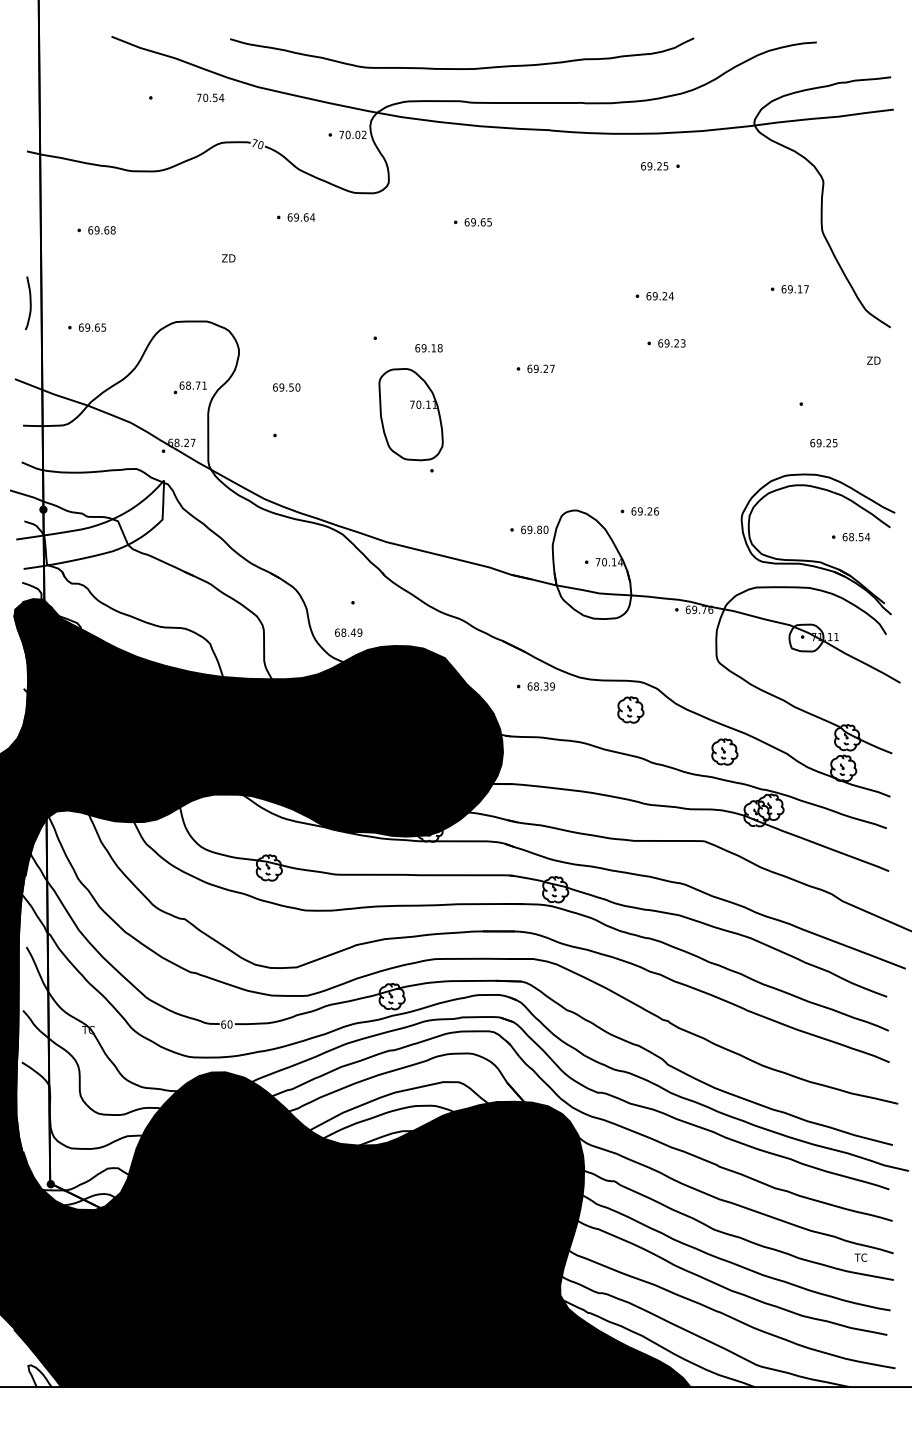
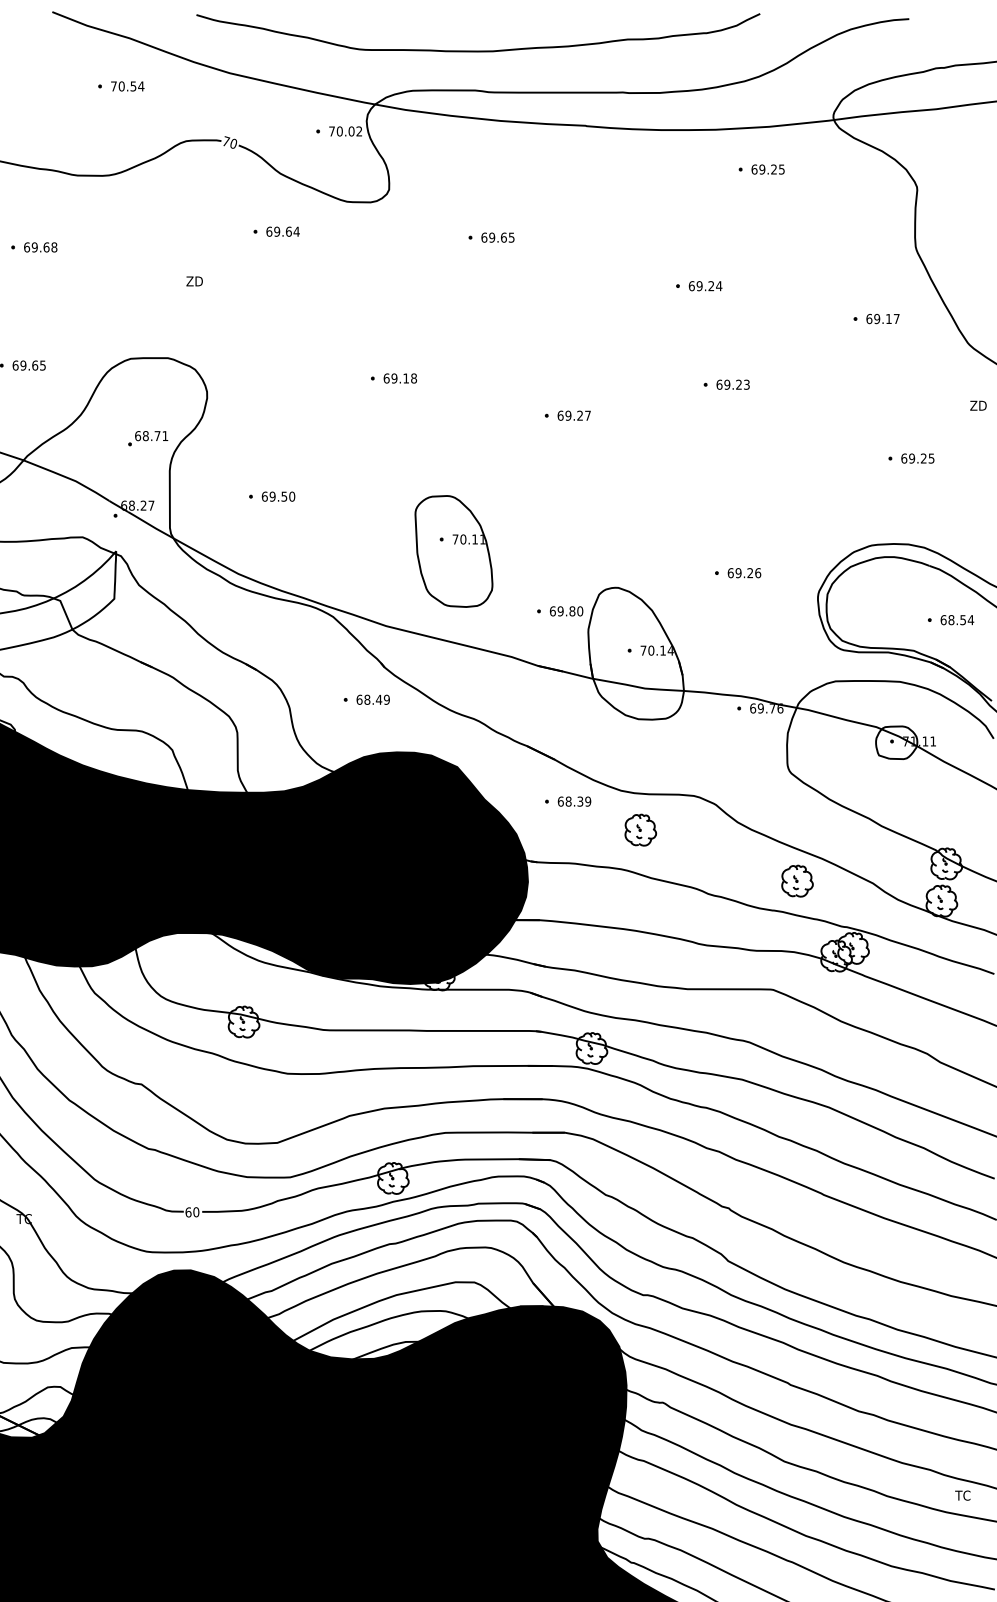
text: (210, 97) -> (127, 85), moved
text: (654, 166) -> (767, 169), moved
part: (654, 296) -> (698, 286), moved
text: (428, 348) -> (399, 378), moved
text: (286, 387) -> (278, 496), moved
part: (410, 414) -> (453, 551), moved
text: (823, 443) -> (917, 458), moved
part: (639, 511) -> (737, 573), moved
text: (348, 632) -> (373, 699), moved
part: (630, 709) -> (640, 829), moved

